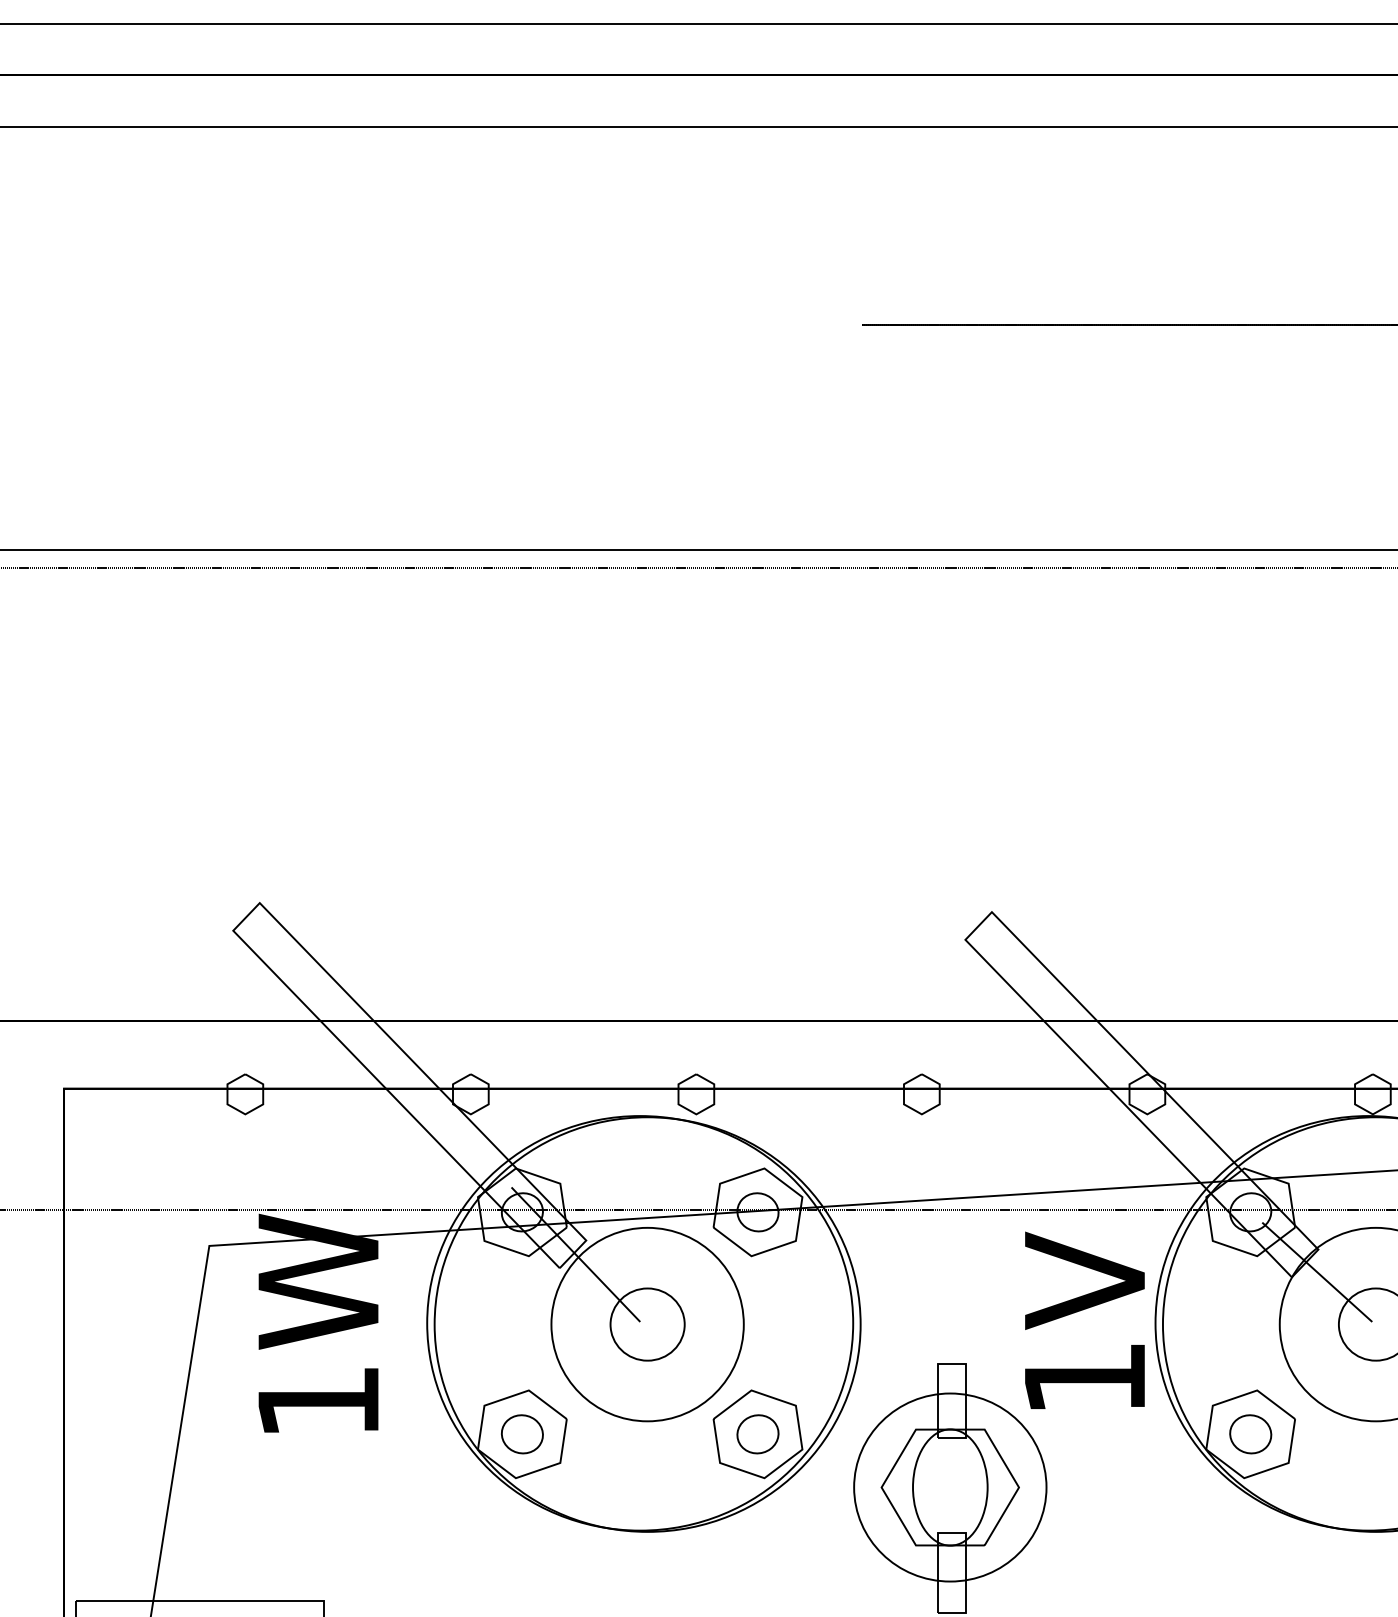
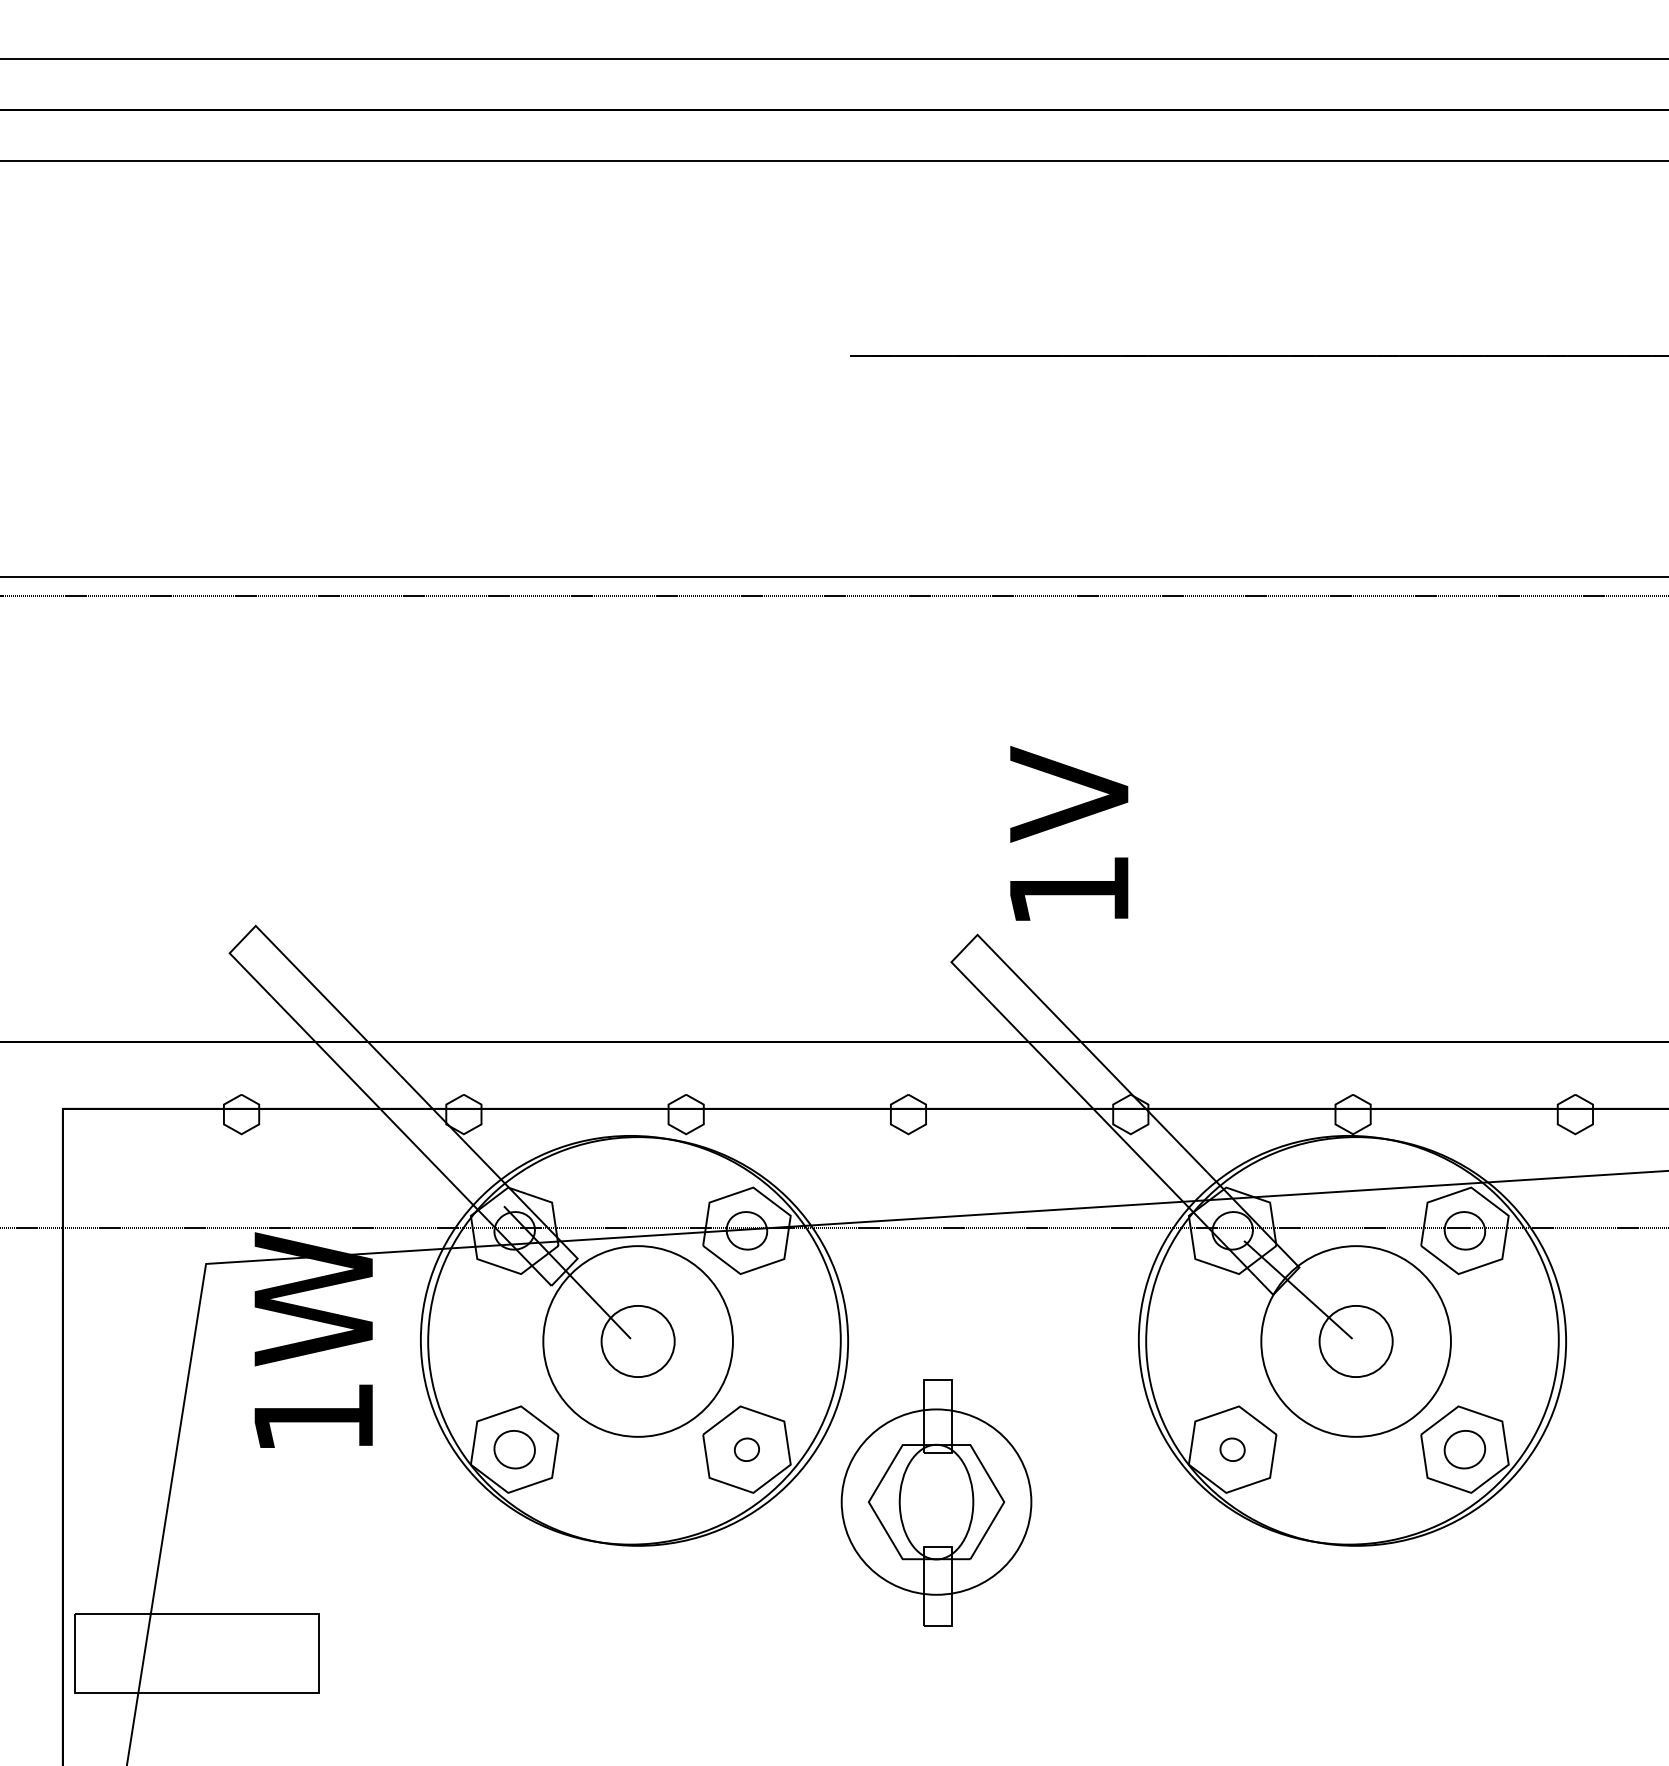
text: (1085, 1320) -> (1069, 833), moved
part: (757, 1434) -> (746, 1449), size x0.6
part: (1250, 1434) -> (1232, 1449), size x0.6

